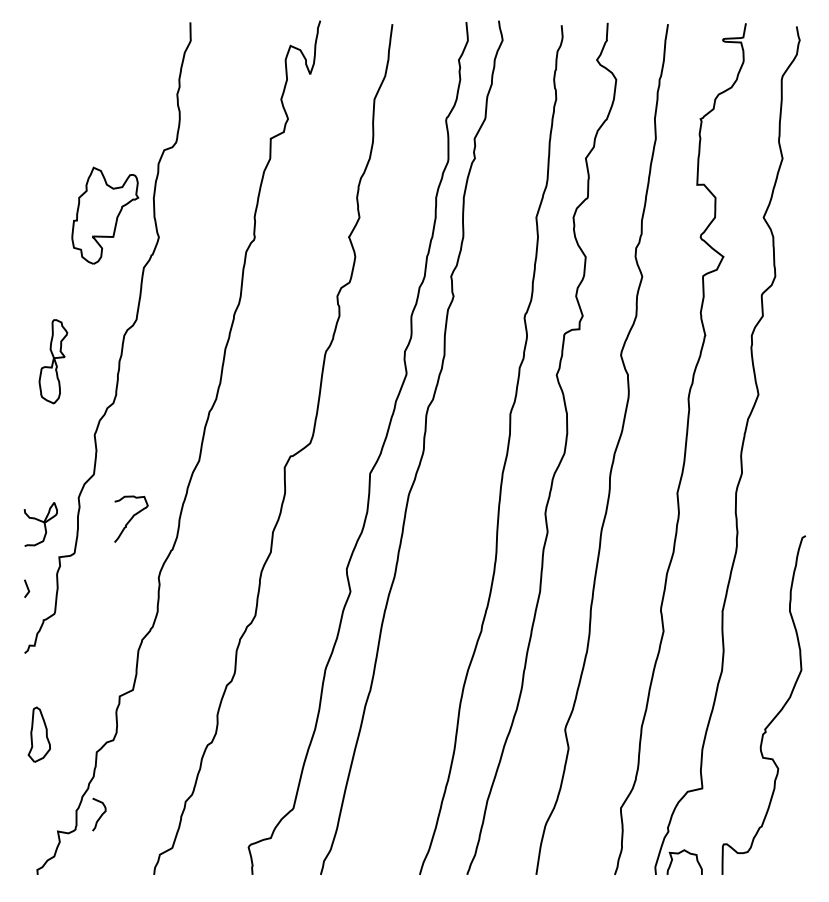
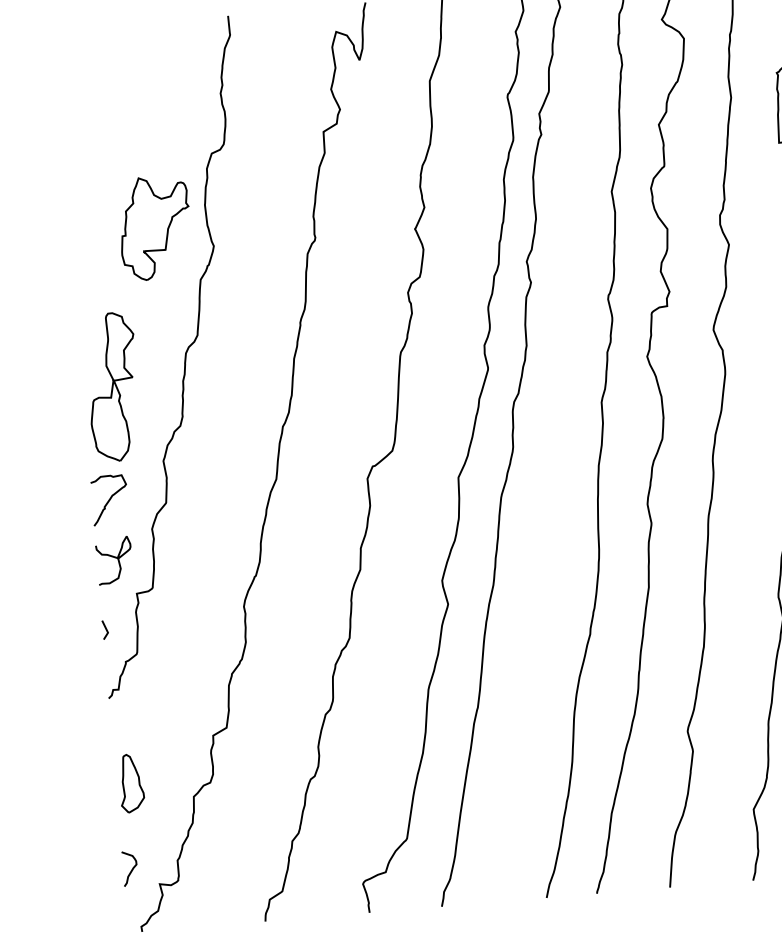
part: (53, 361) -> (113, 387), size x1.67
curve: (131, 518) -> (109, 499), moved
curve: (100, 815) -> (131, 869), moved

